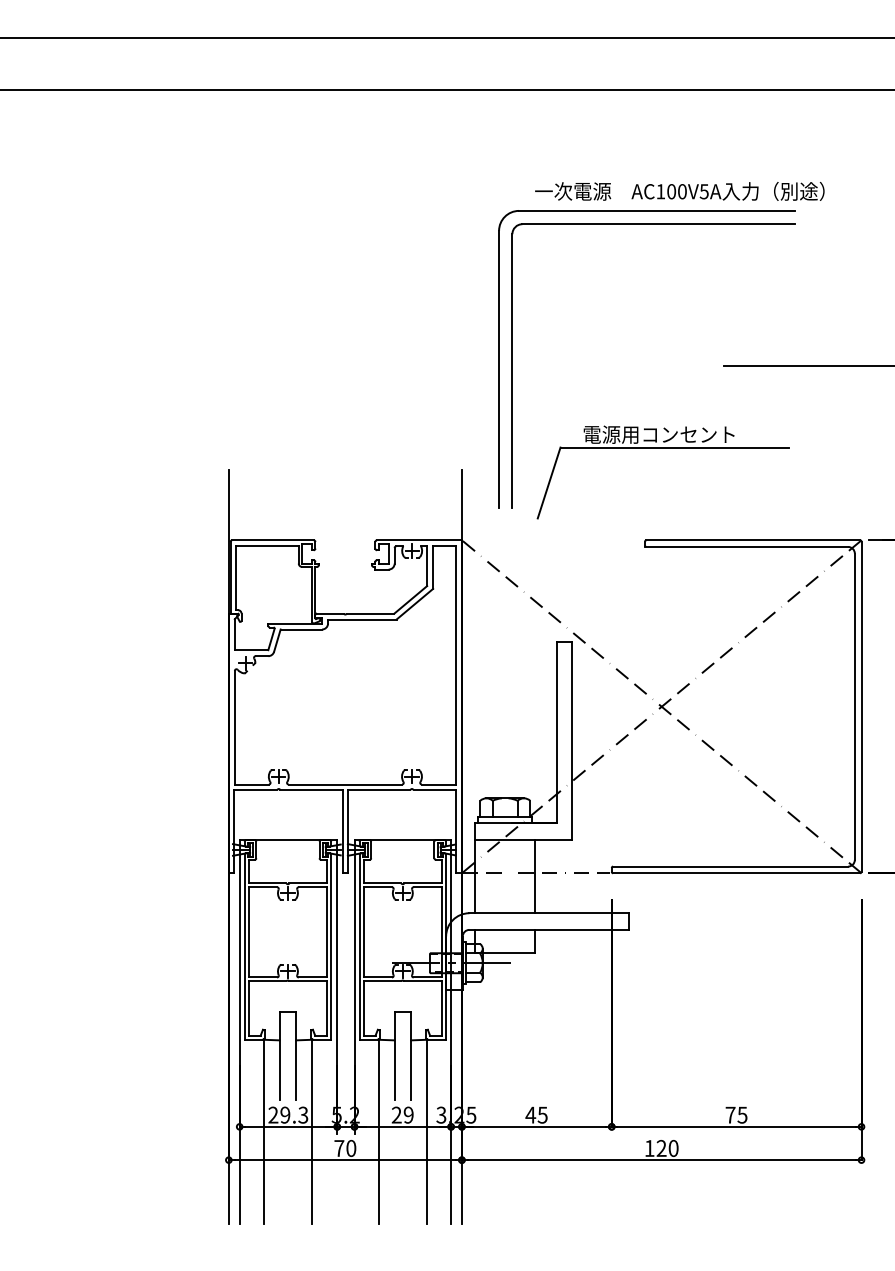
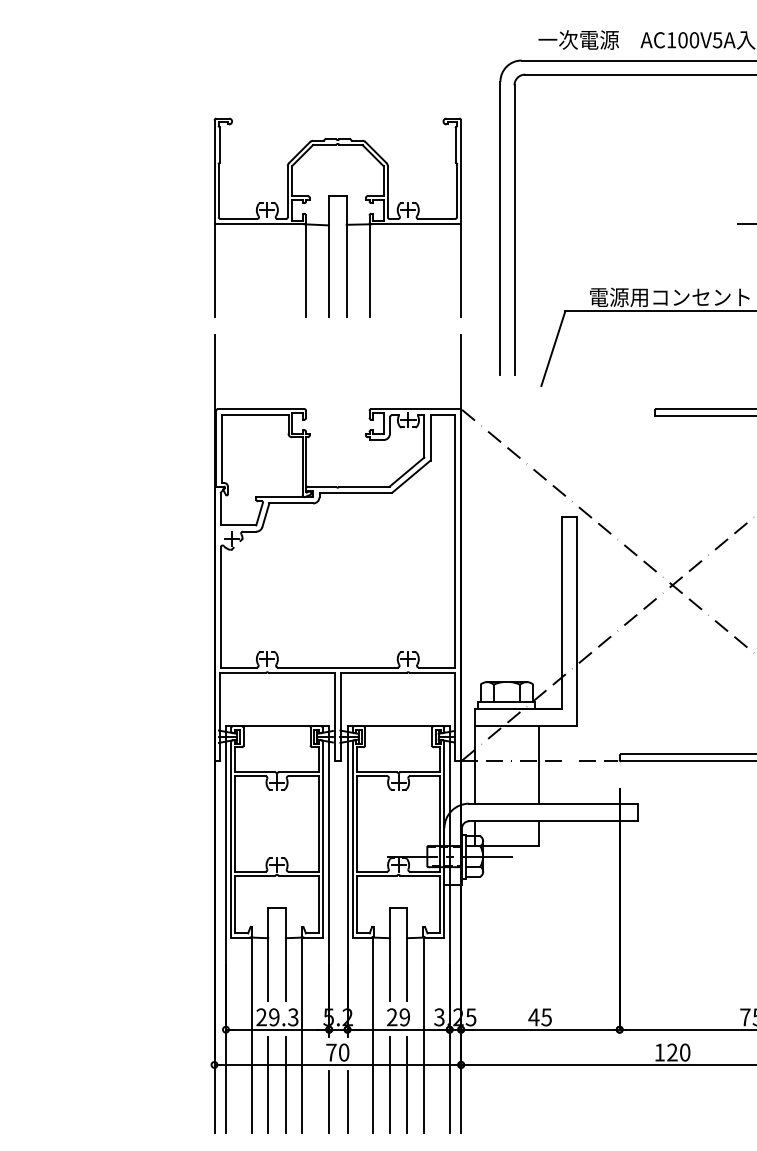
part: (337, 358) -> (329, 216), added
line: (279, 1178) -> (268, 1084), added
line: (296, 1178) -> (286, 1084), added
line: (394, 1178) -> (389, 1084), added
line: (411, 1178) -> (407, 1084), added
line: (337, 1195) -> (329, 1102), added
line: (354, 1195) -> (347, 1102), added

